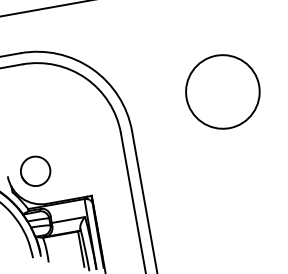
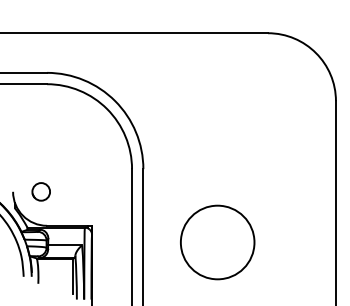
circle: (222, 91) -> (217, 242), moved
circle: (34, 171) -> (40, 191), size x0.6

